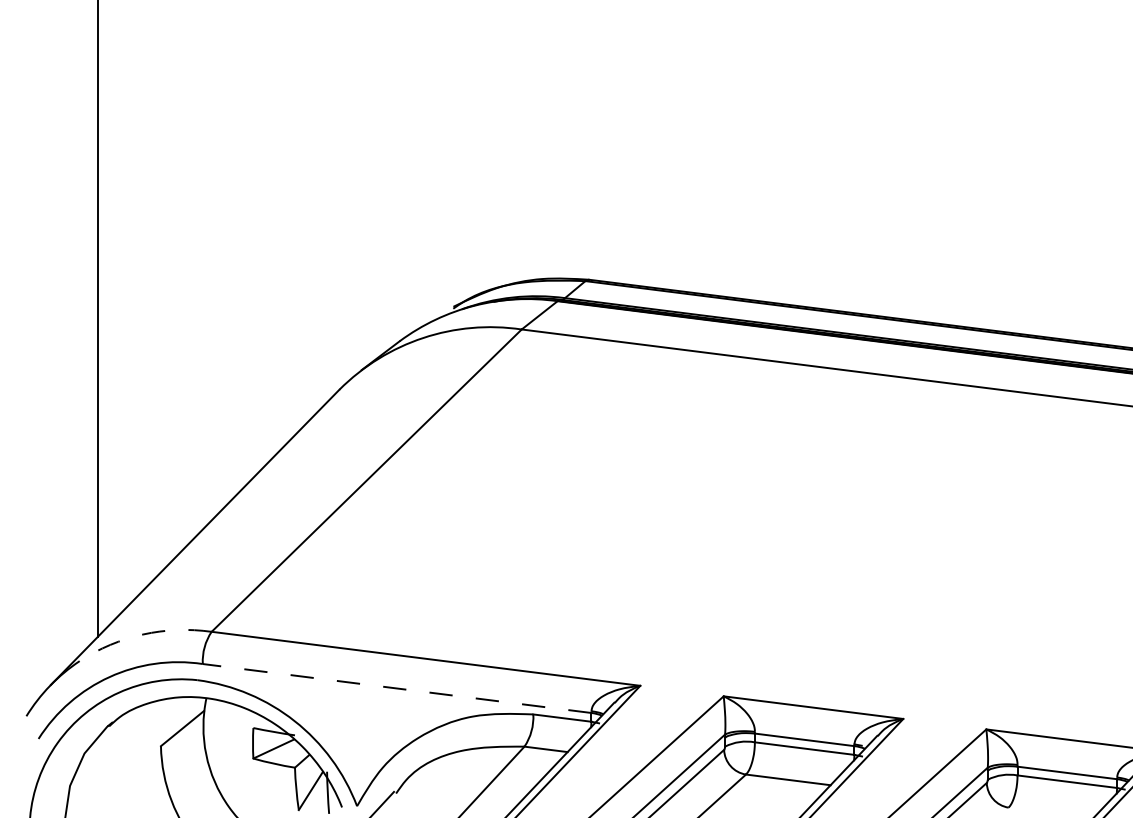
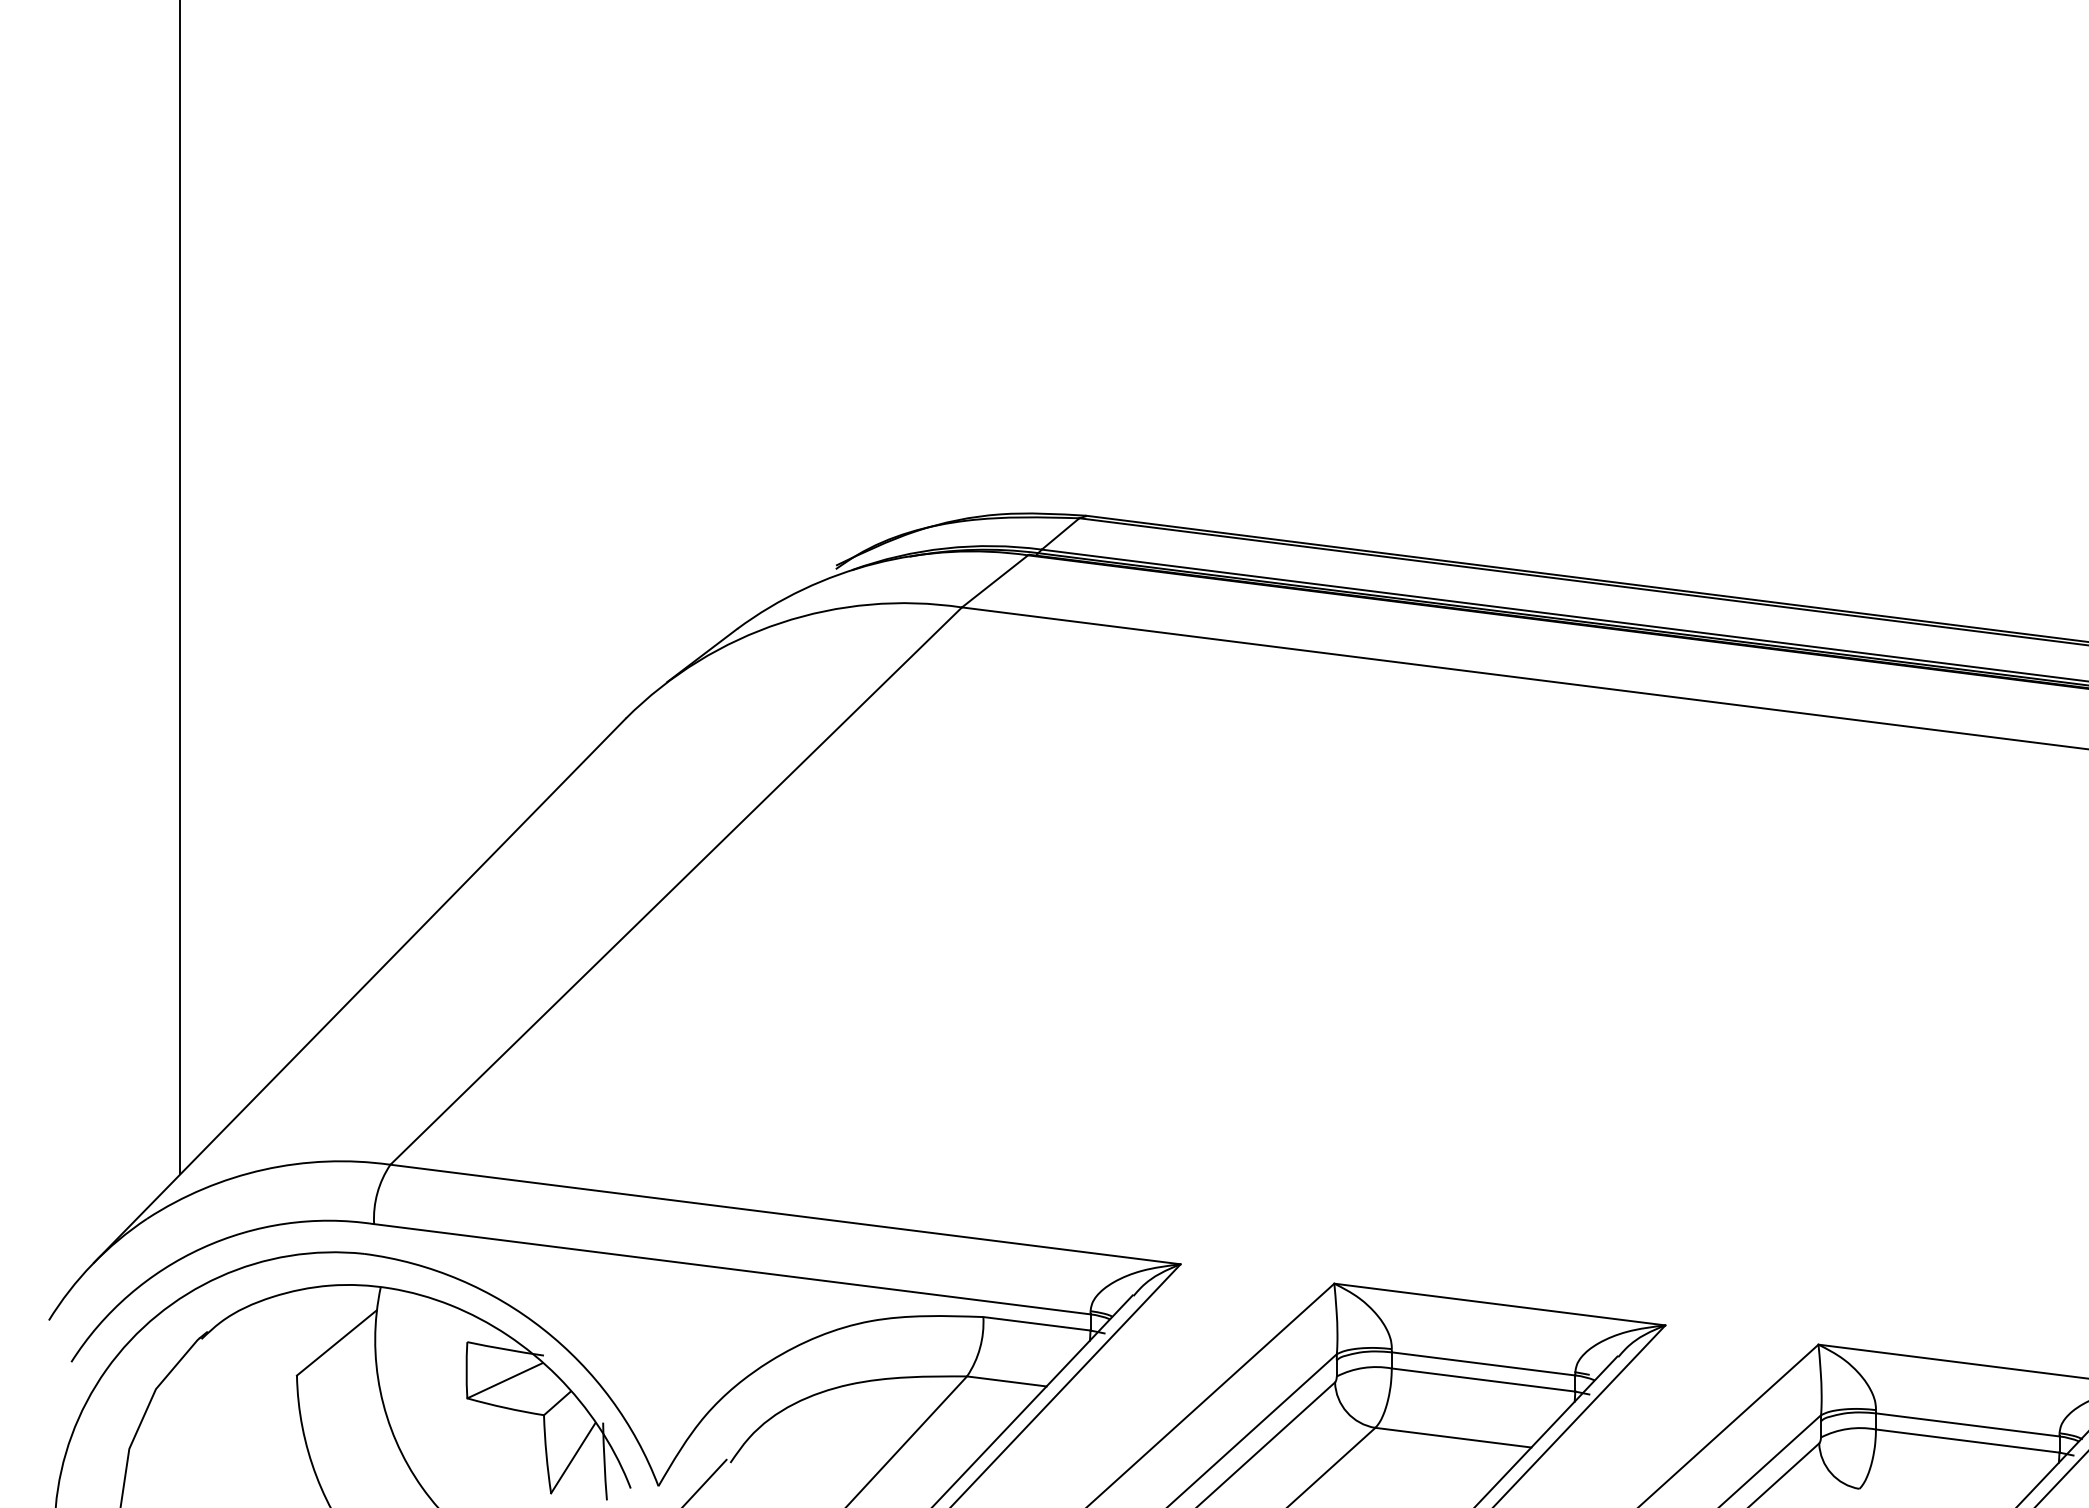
arc: (143, 634) -> (264, 1169), dashed -> solid
line: (397, 688) -> (732, 1269), dashed -> solid

